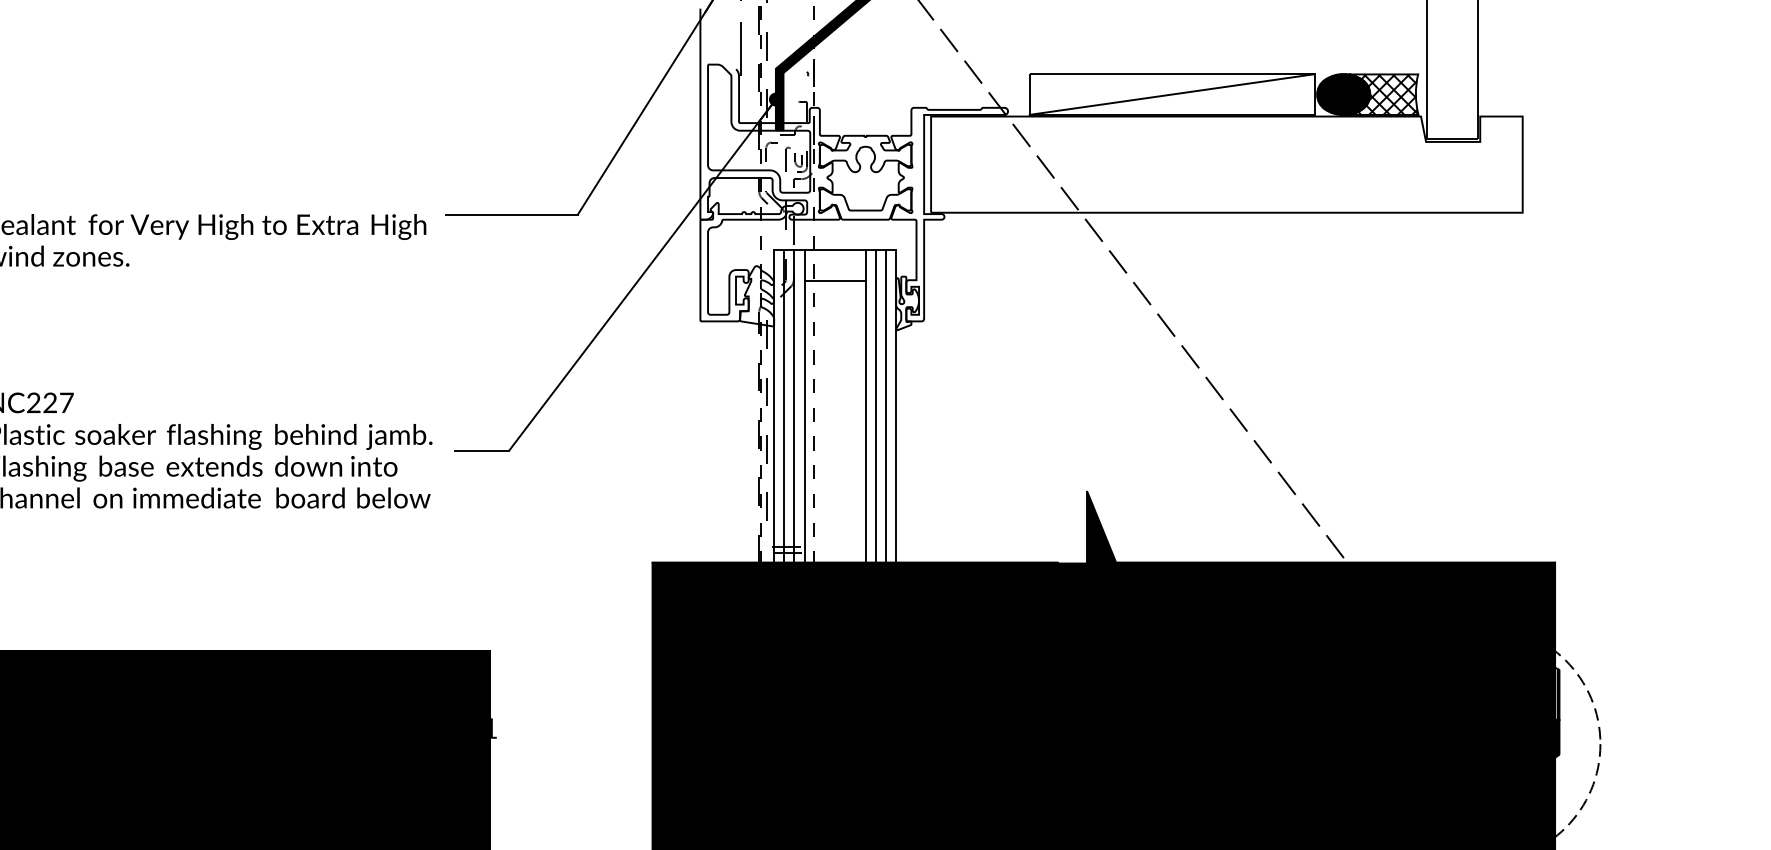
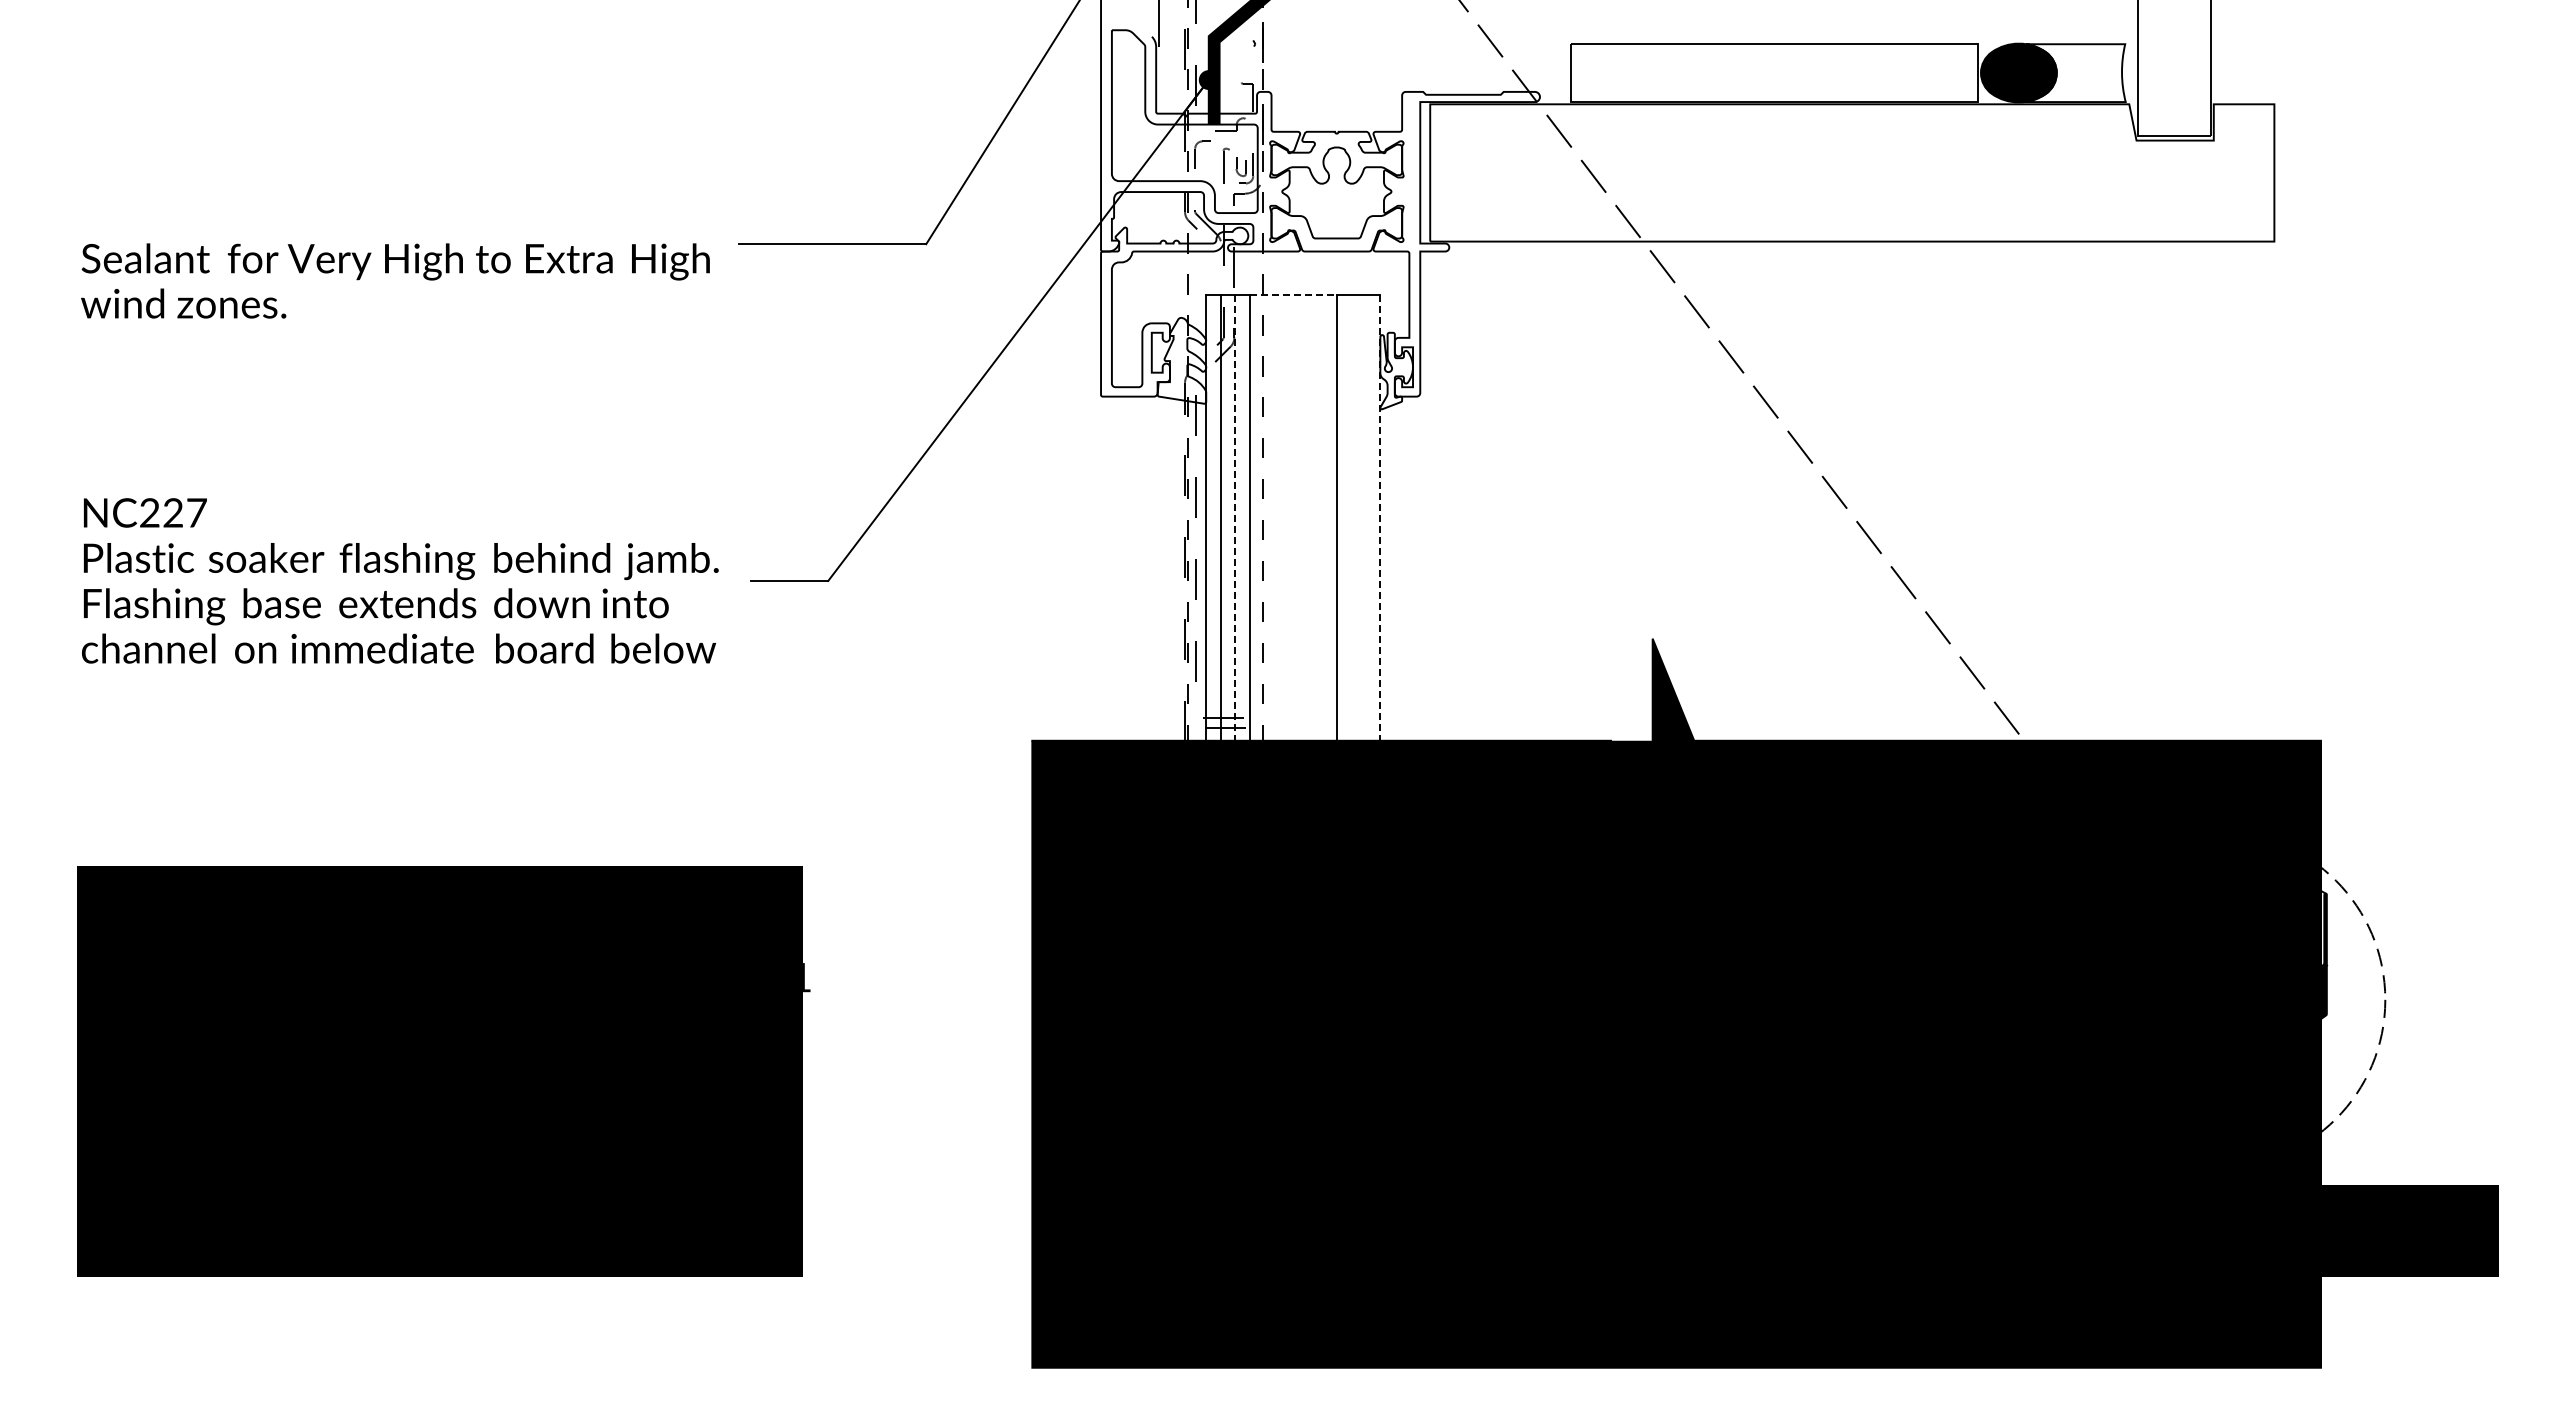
line: (1171, 94) -> (1773, 72), removed
hatch: (1384, 94) -> (2076, 73), removed
line: (835, 250) -> (1293, 295), solid -> dashed
line: (834, 280) -> (1292, 338), removed
line: (794, 412) -> (1235, 526), solid -> dashed
line: (875, 412) -> (1351, 526), removed
line: (885, 412) -> (1365, 526), removed
line: (896, 412) -> (1380, 526), solid -> dashed

